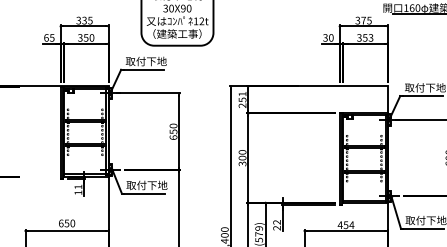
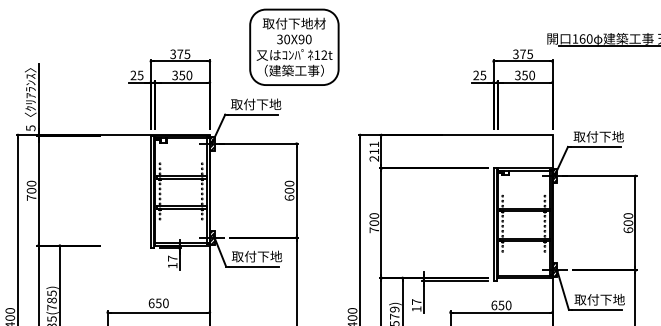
text: (84, 20) -> (180, 54), 335 -> 375
text: (46, 37) -> (133, 75), 65 -> 25
text: (328, 37) -> (479, 75), 30 -> 25
text: (371, 37) -> (532, 75), 353 -> 350
text: (242, 99) -> (374, 151), 251 -> 211
text: (173, 131) -> (289, 190), 650 -> 600
text: (242, 164) -> (374, 230), 300 -> 700
text: (78, 186) -> (172, 258), 11 -> 17
text: (276, 225) -> (416, 305), 22 -> 17
text: (346, 225) -> (501, 305), 454 -> 650

